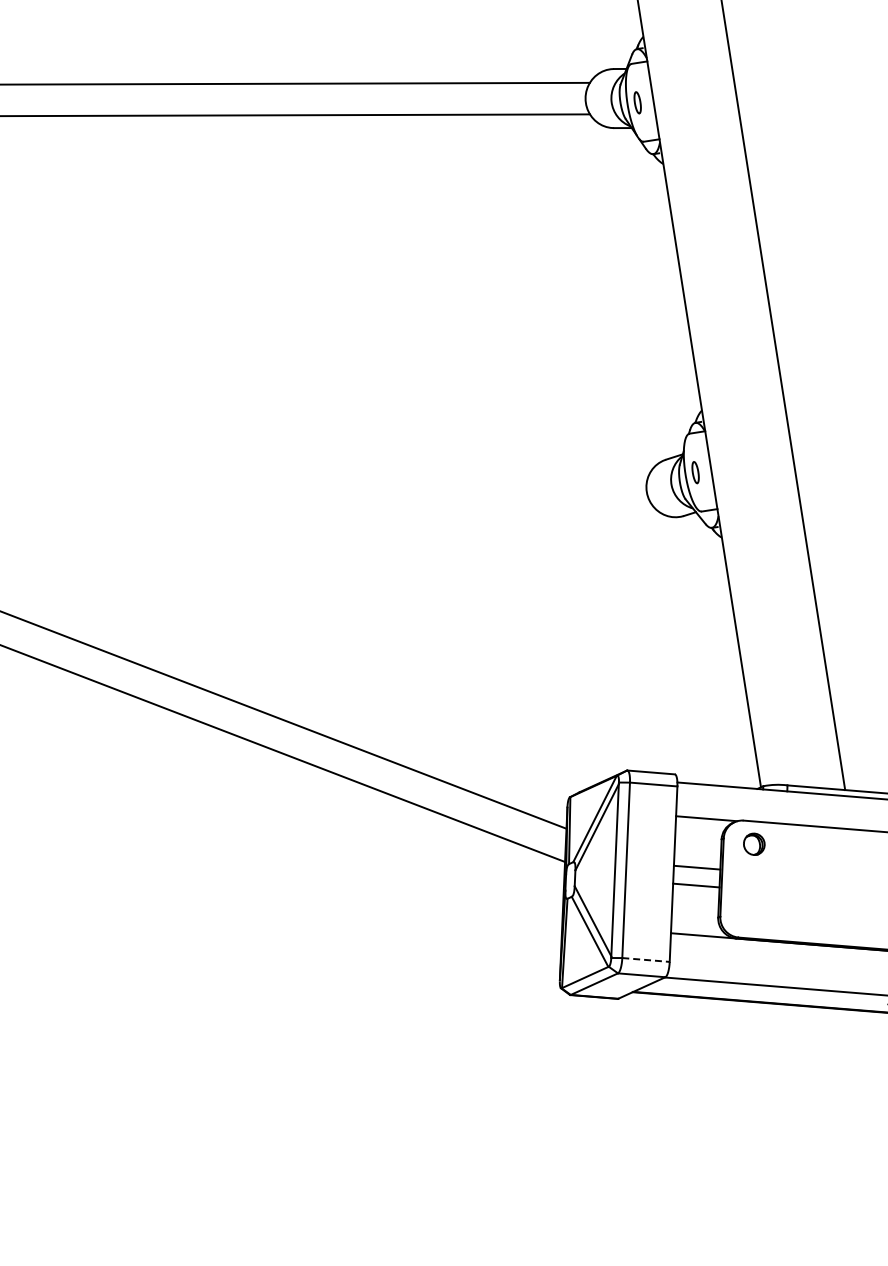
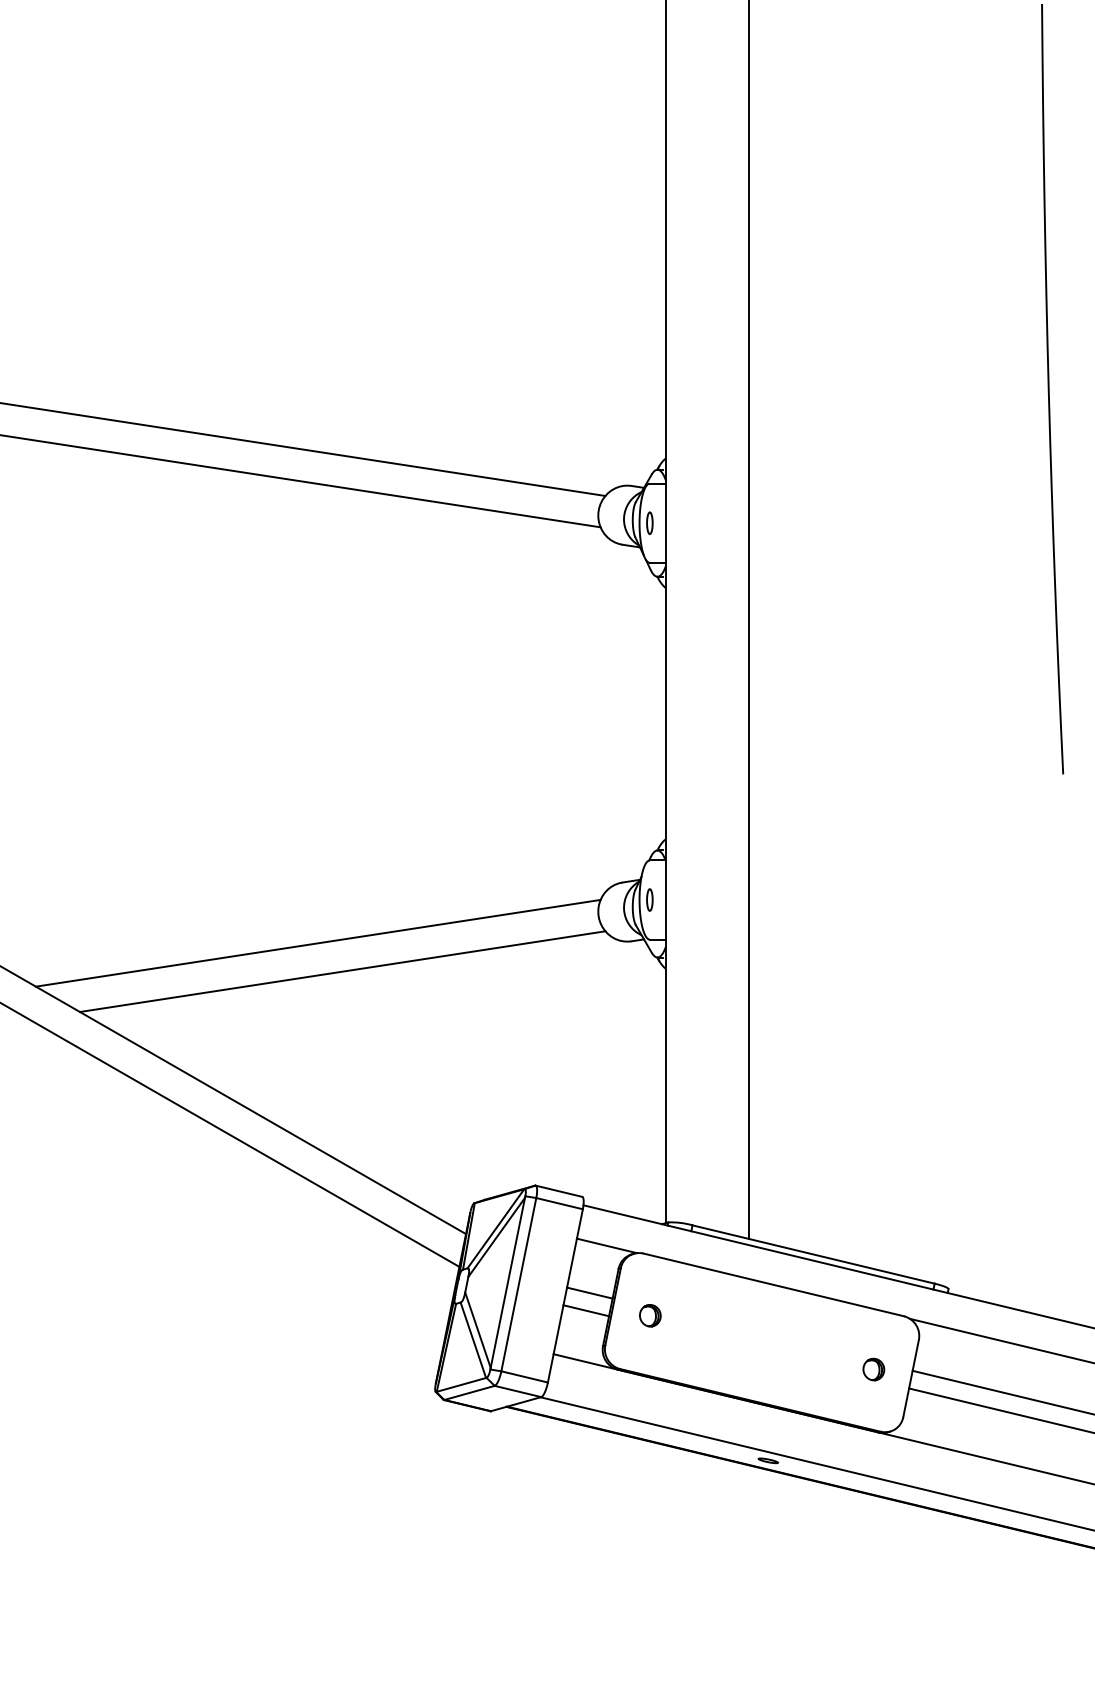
line: (375, 565) -> (317, 942), added
line: (404, 590) -> (342, 971), added
part: (754, 844) -> (650, 1315), moved
line: (645, 959) -> (524, 1376), dashed -> solid

